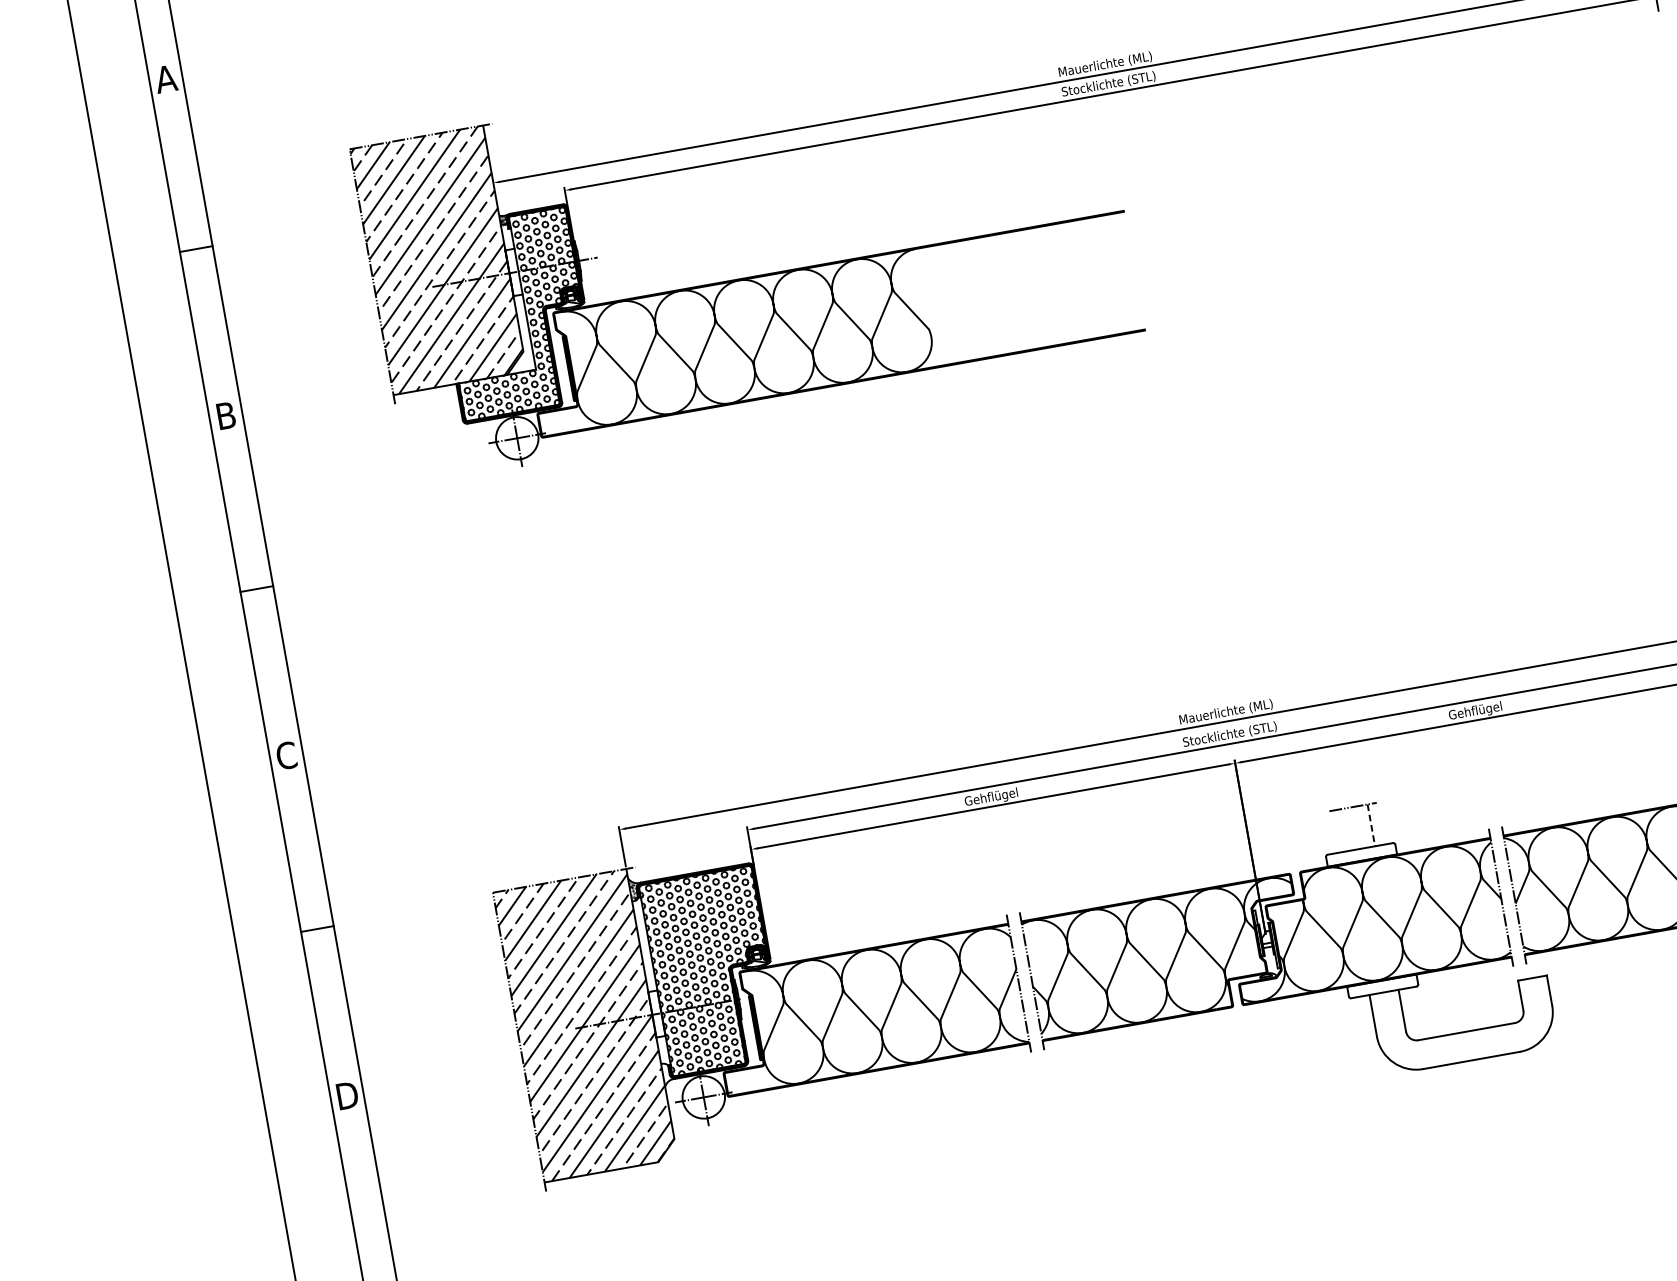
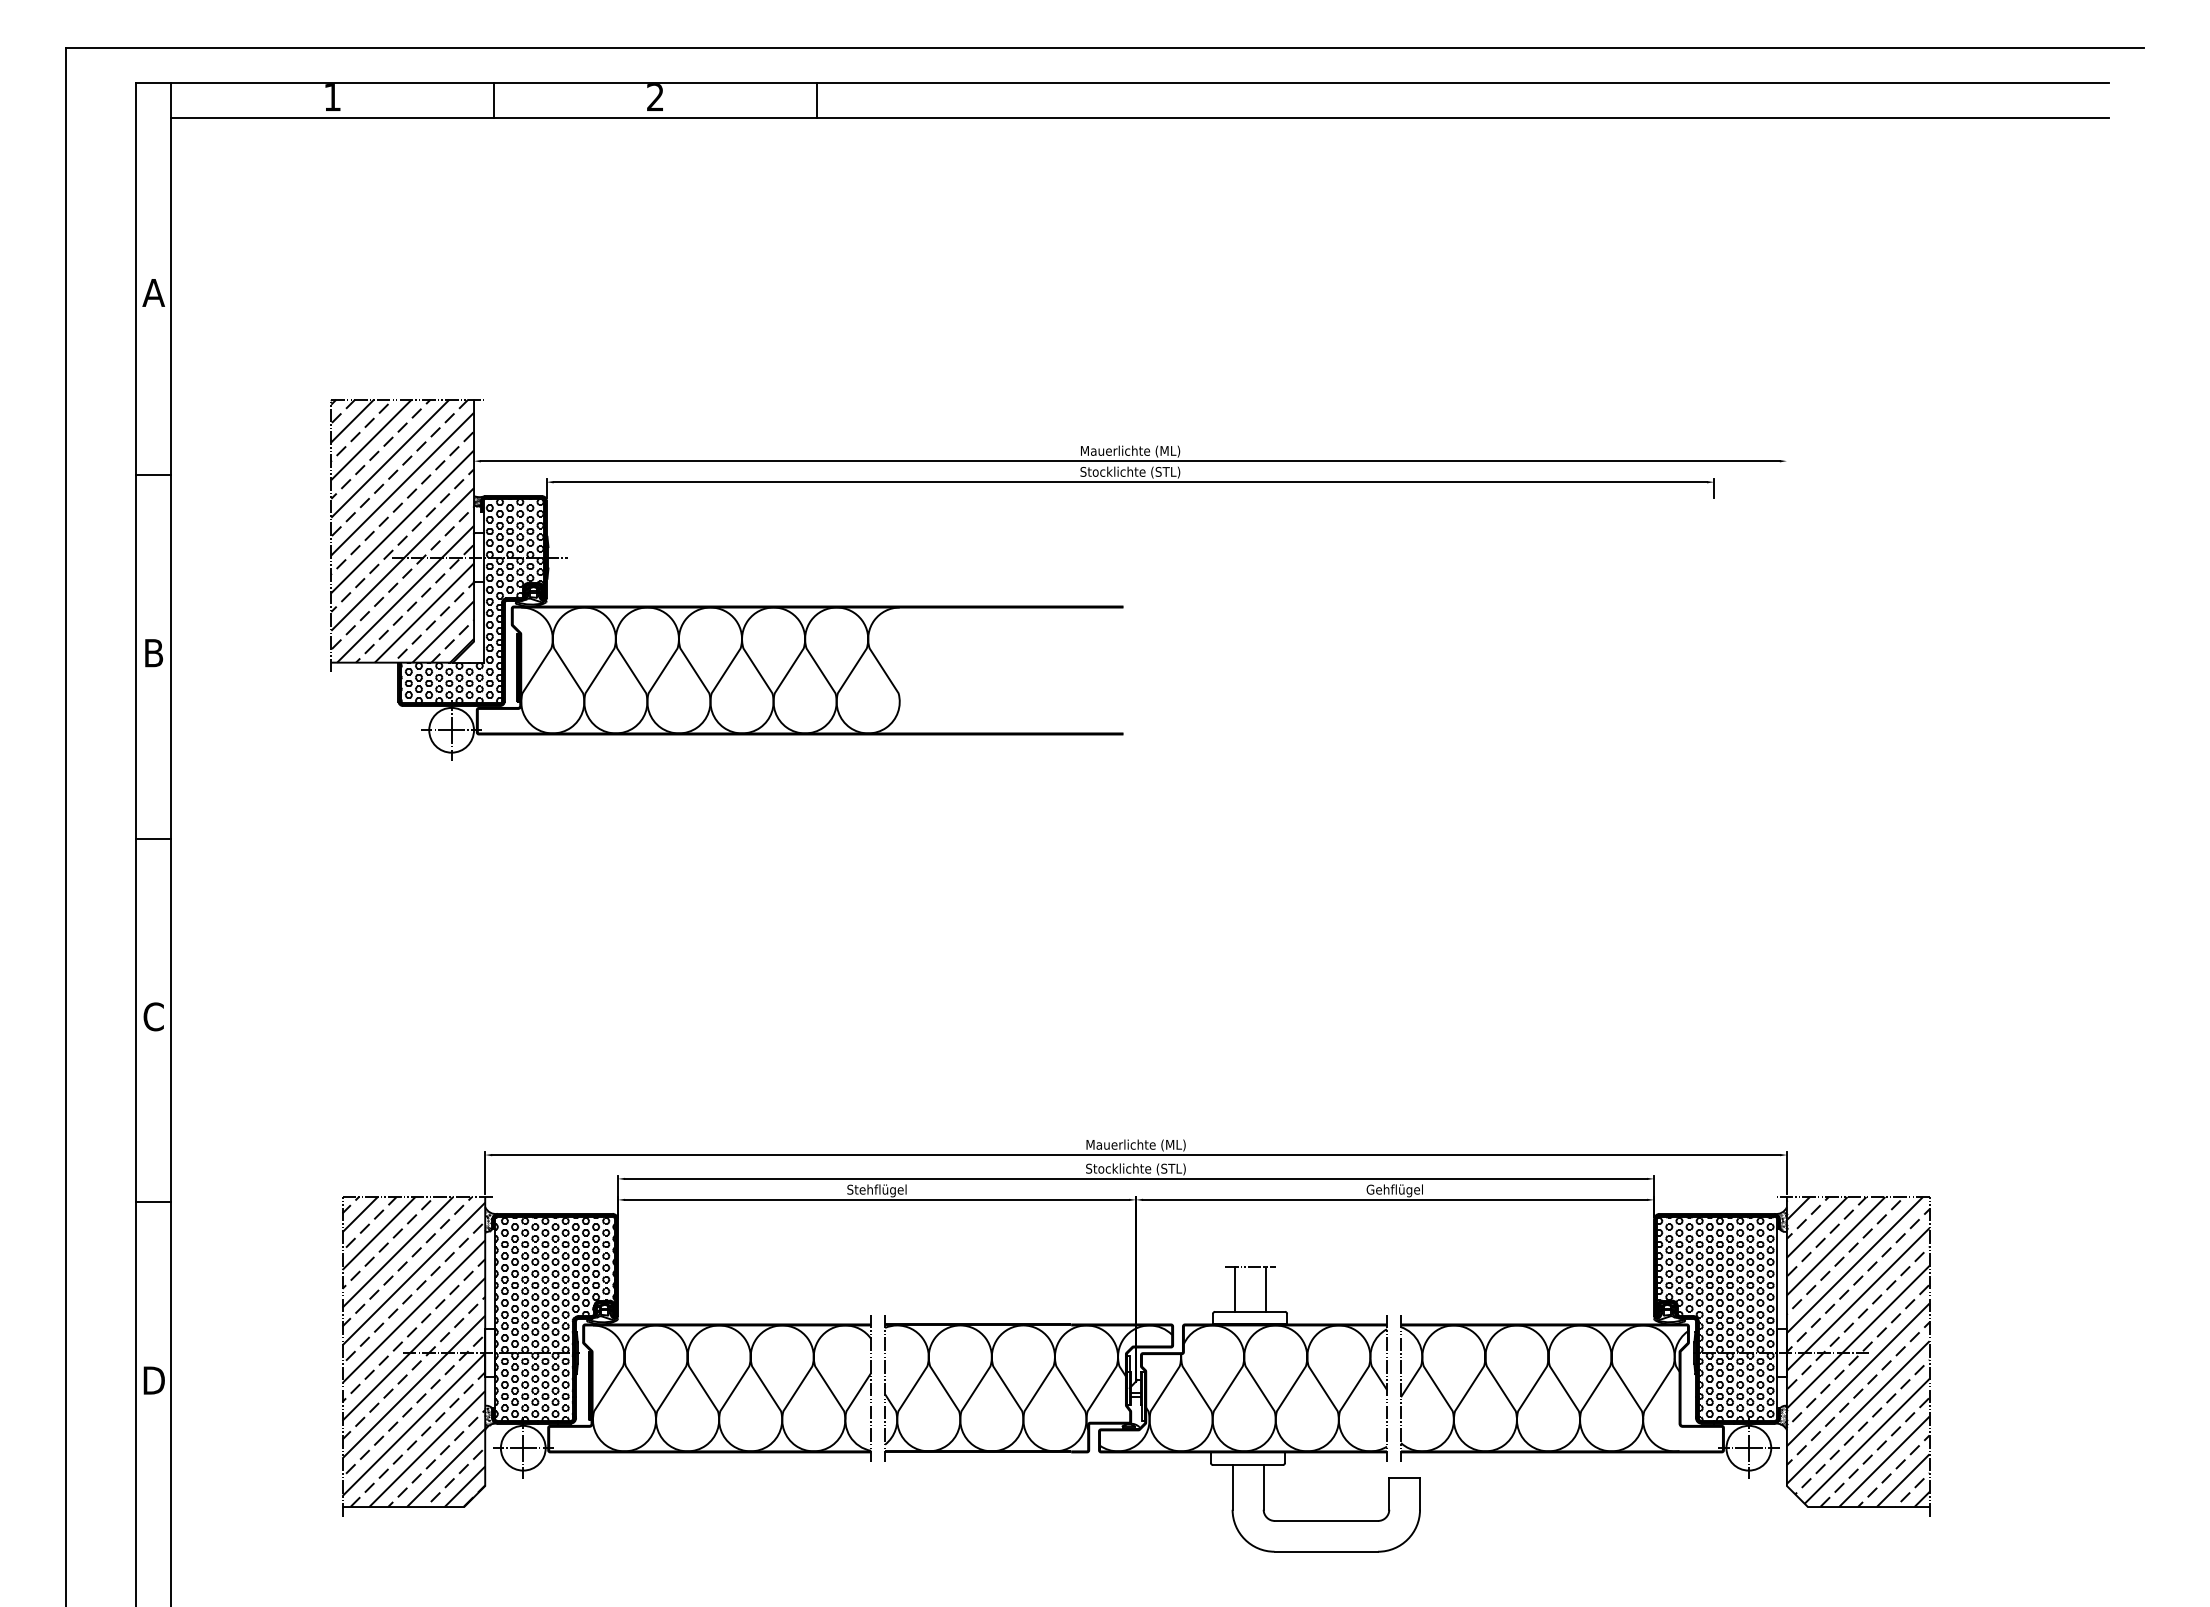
text: (991, 797) -> (876, 1190), Gehflügel -> Stehflügel
line: (1371, 825) -> (1265, 1289), dashed -> solid
line: (1342, 830) -> (1234, 1289), added
hatch: (666, 1073) -> (489, 1416), added

